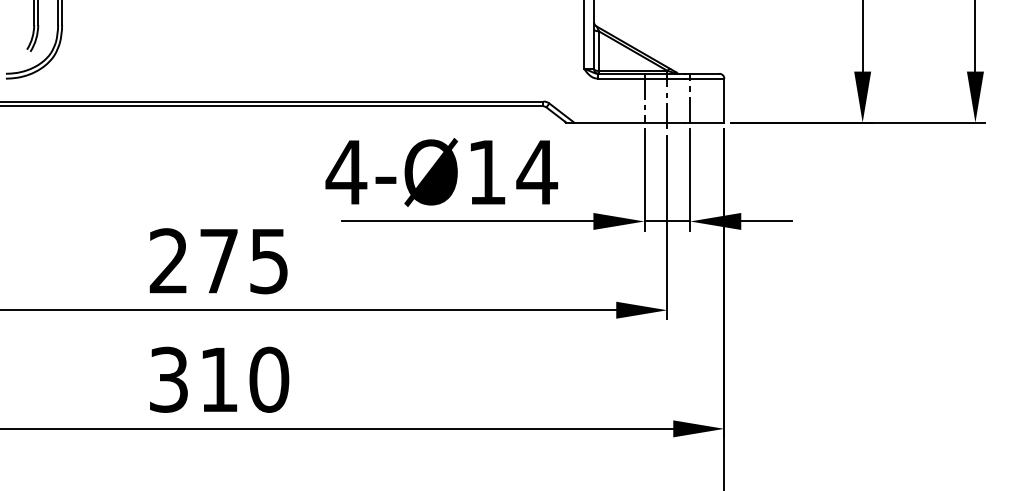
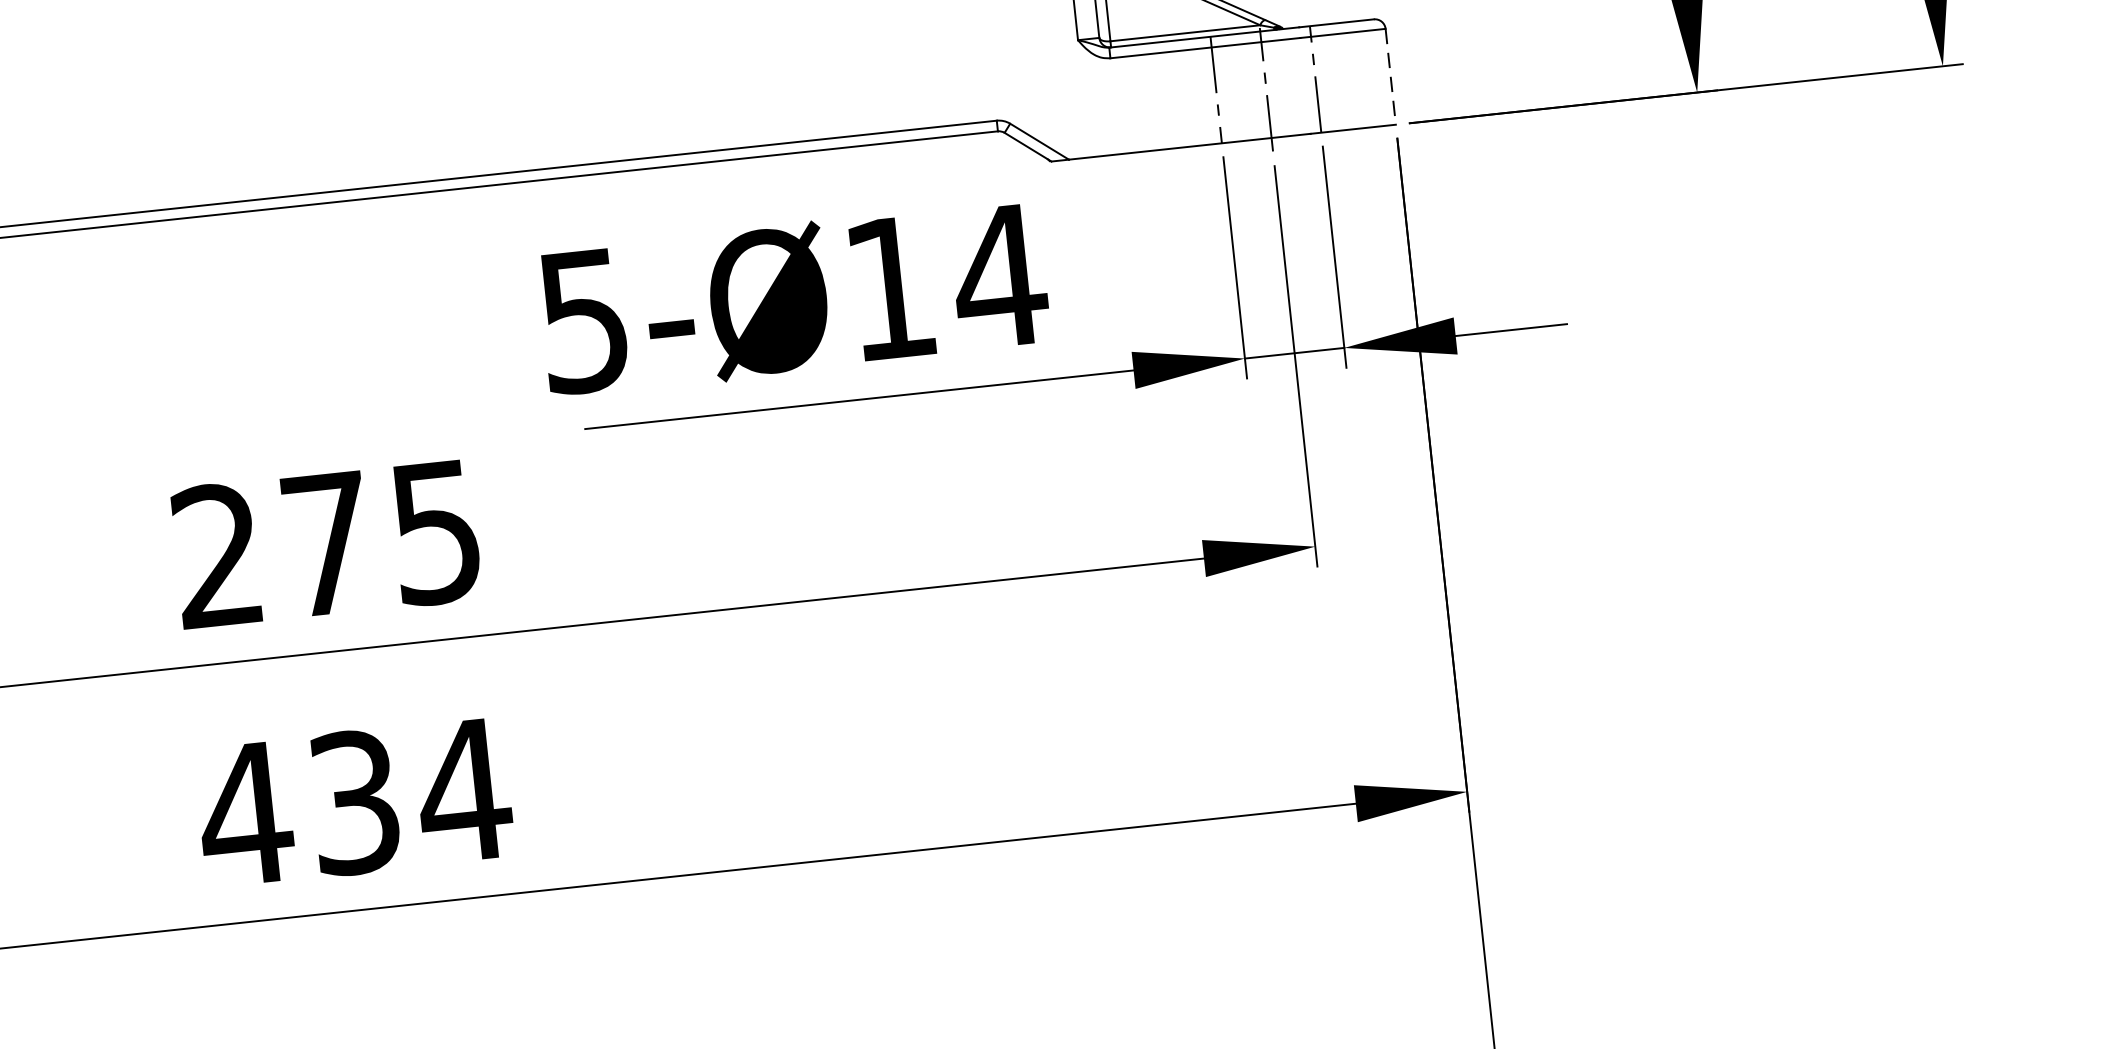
line: (724, 100) -> (1390, 76), solid -> dashed
text: (346, 172) -> (584, 321), 4-Ø14 -> 5-Ø14
text: (218, 379) -> (353, 802), 310 -> 434

